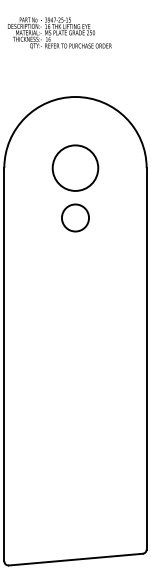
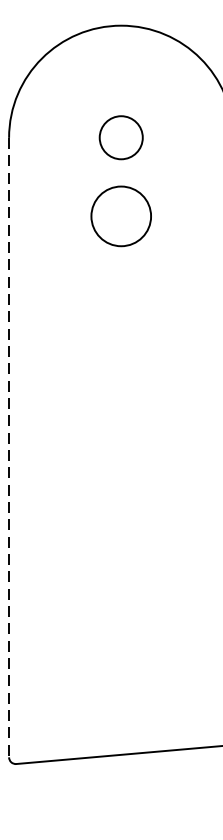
circle: (75, 167) -> (121, 136), size x0.6
circle: (75, 217) -> (121, 215), size x1.4
line: (4, 364) -> (9, 447), solid -> dashed

